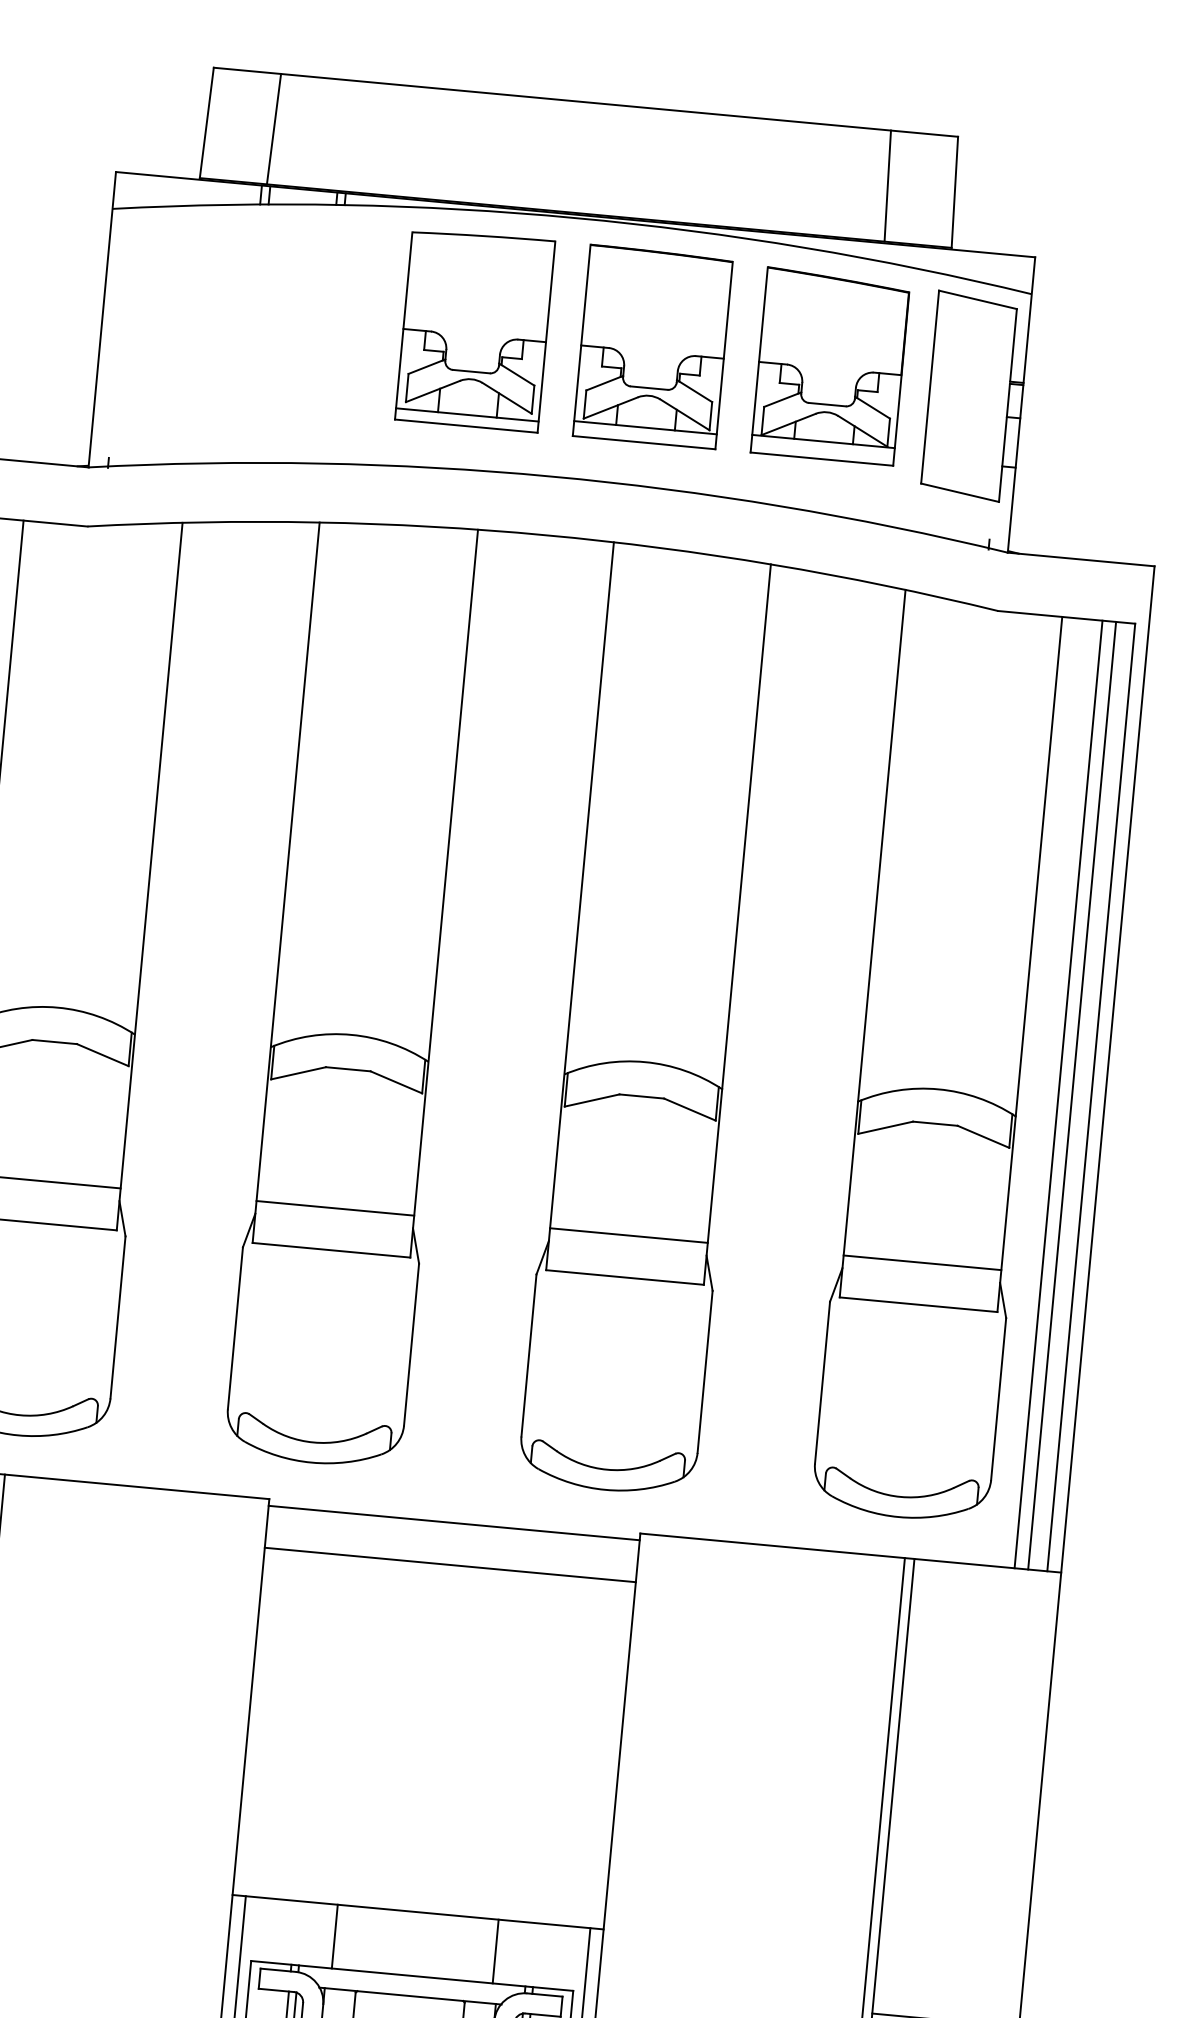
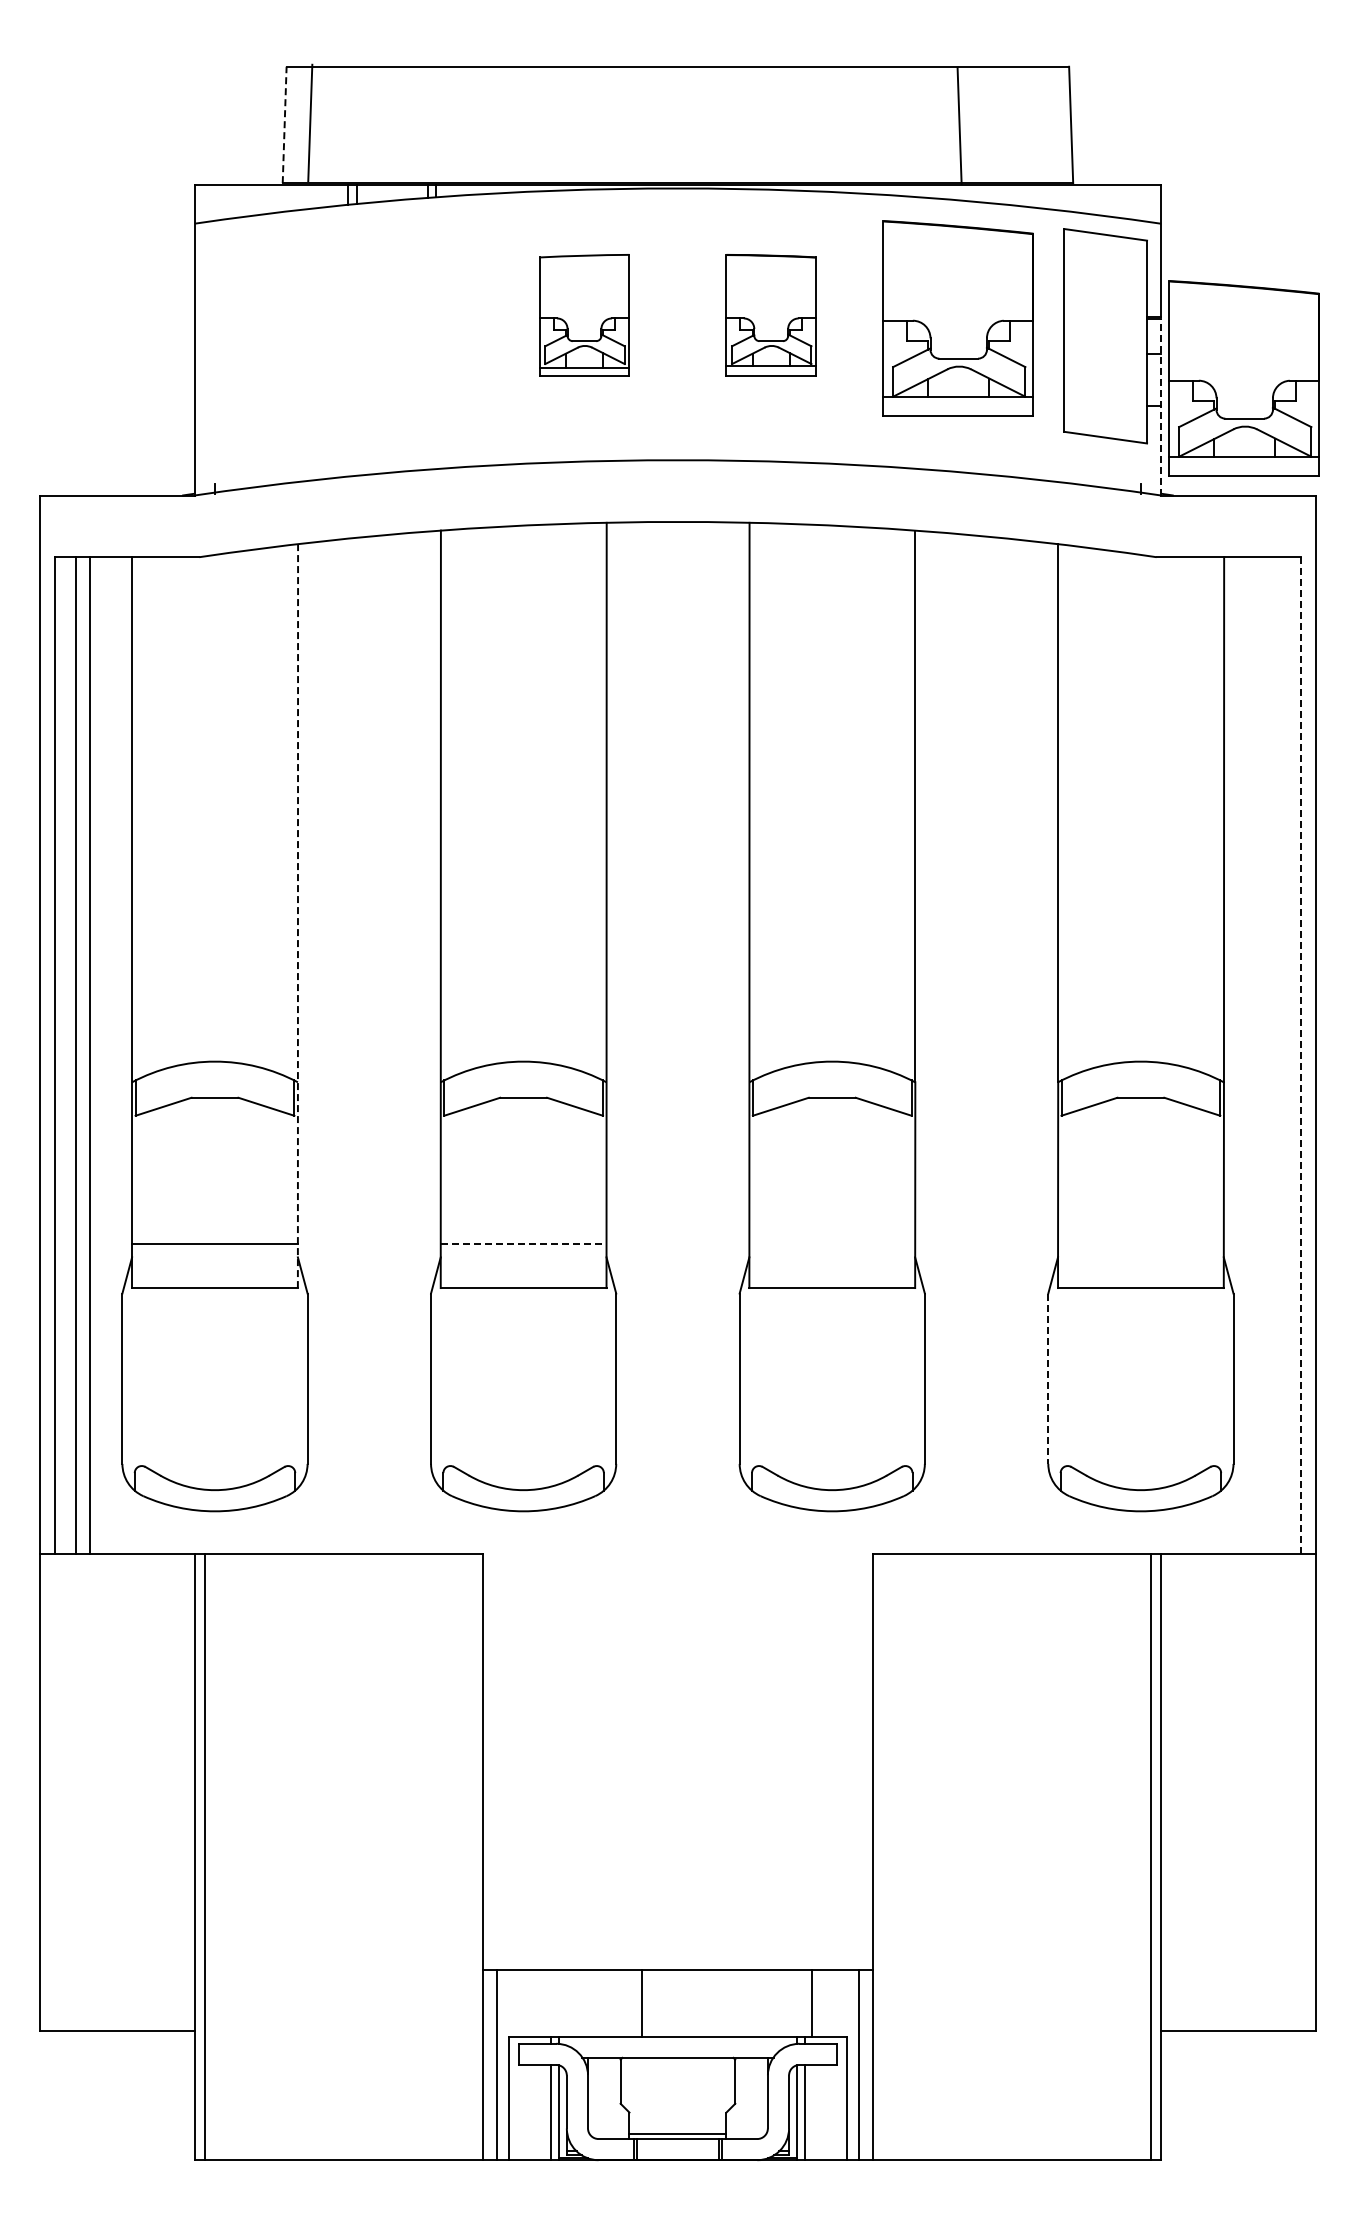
line: (206, 122) -> (284, 124), solid -> dashed
line: (274, 128) -> (310, 122), moved
line: (887, 185) -> (959, 125), moved
part: (475, 329) -> (584, 314), size x0.6
part: (652, 346) -> (770, 314), size x0.6
part: (1096, 448) -> (1243, 378), added
line: (1015, 468) -> (1161, 406), solid -> dashed
line: (149, 876) -> (297, 916), solid -> dashed
line: (1058, 1094) -> (1266, 1055), removed
line: (1071, 1095) -> (1280, 1055), removed
line: (1090, 1097) -> (1300, 1055), solid -> dashed
line: (335, 1207) -> (523, 1243), solid -> dashed
line: (629, 1235) -> (832, 1243), removed
line: (922, 1262) -> (1140, 1243), removed
line: (822, 1383) -> (1048, 1379), solid -> dashed
line: (453, 1522) -> (677, 1560), removed
line: (449, 1564) -> (677, 1604), removed
line: (334, 1935) -> (642, 2002), moved
line: (495, 1950) -> (811, 2002), moved

